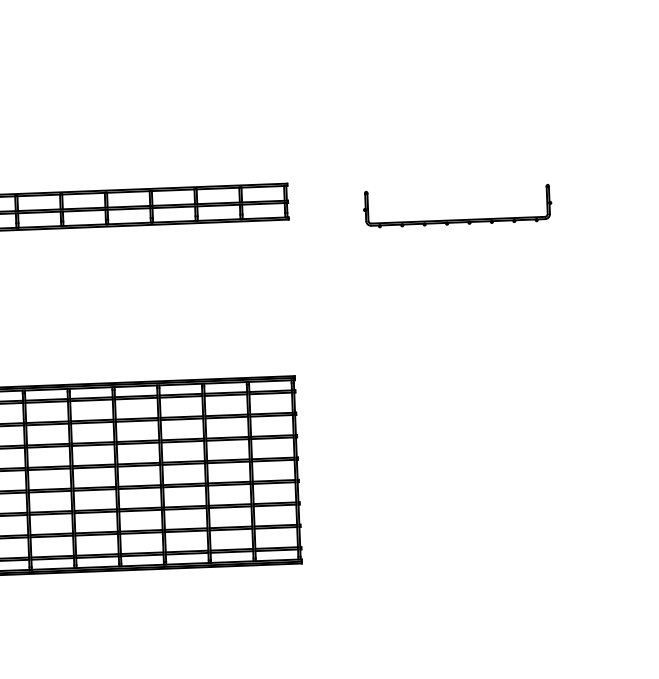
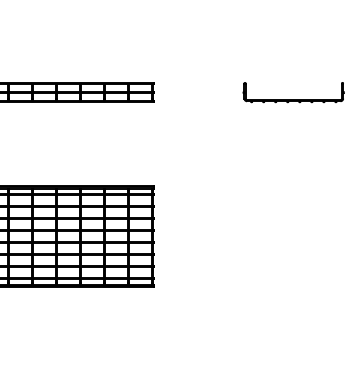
part: (457, 219) -> (293, 99), moved

